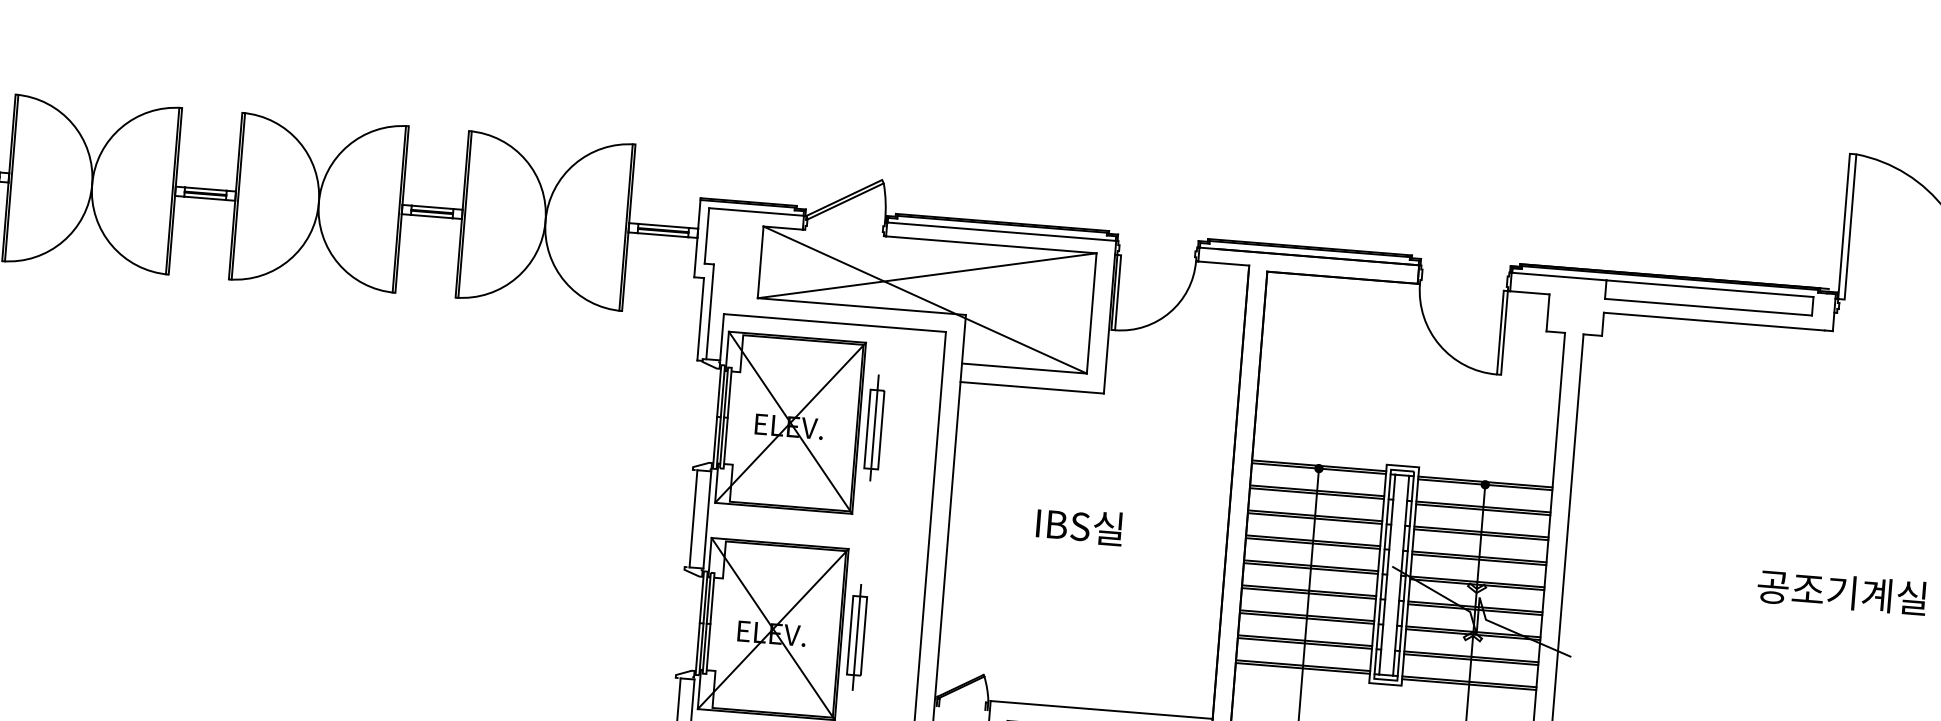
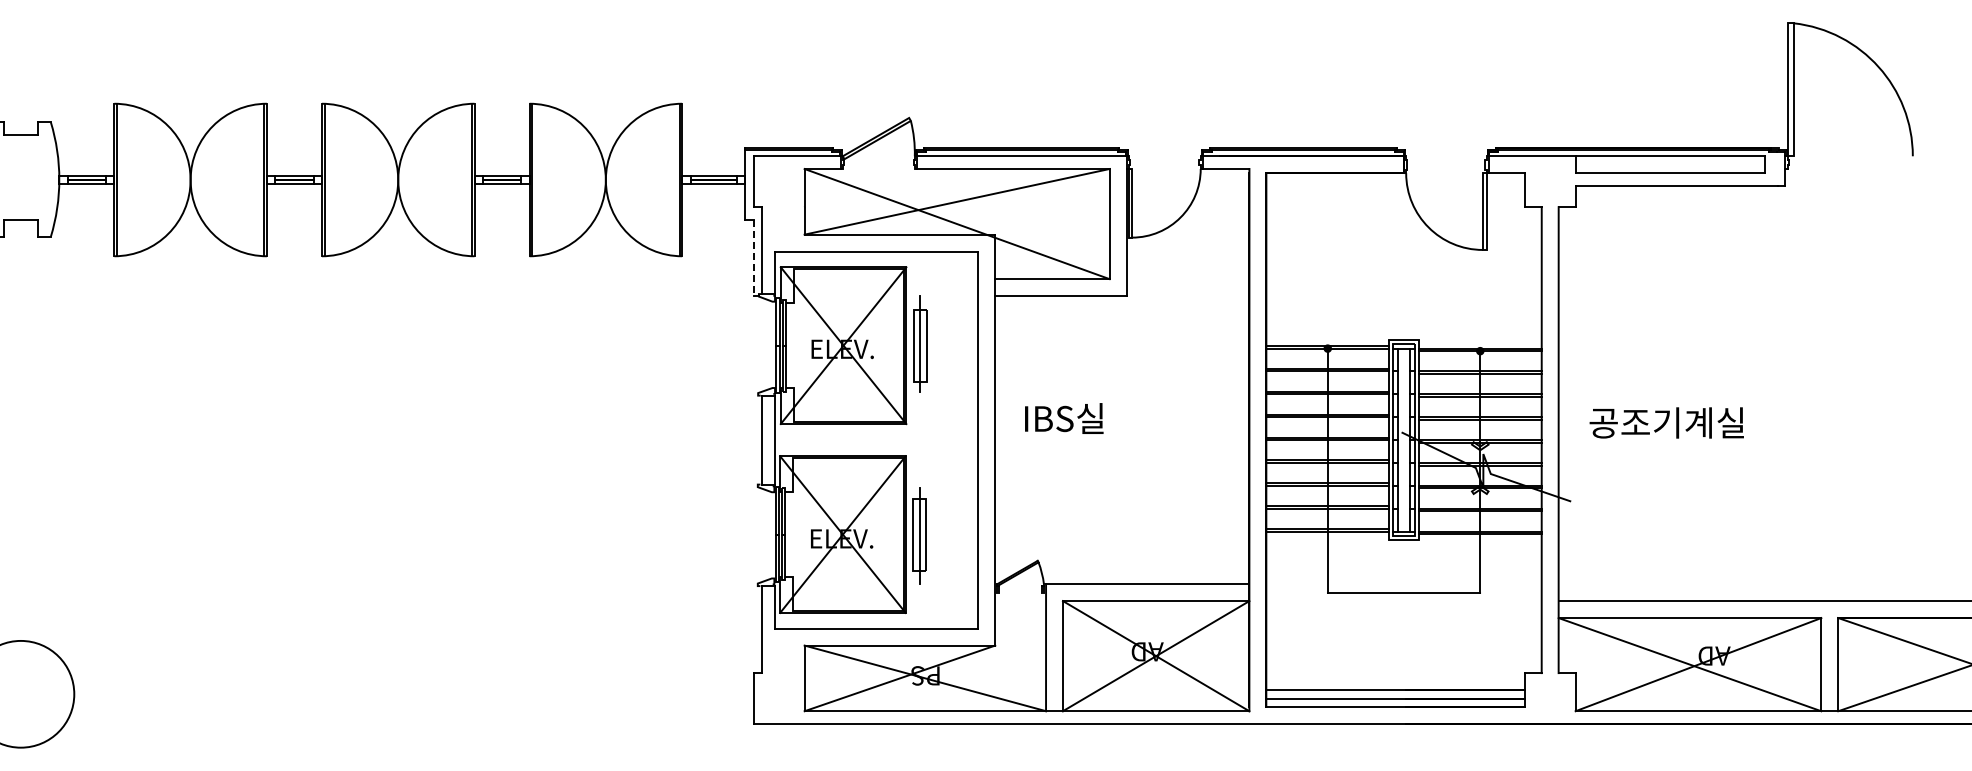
line: (700, 319) -> (754, 258), solid -> dashed
text: (1079, 526) -> (1064, 418), moved
text: (1841, 591) -> (1666, 422), moved

